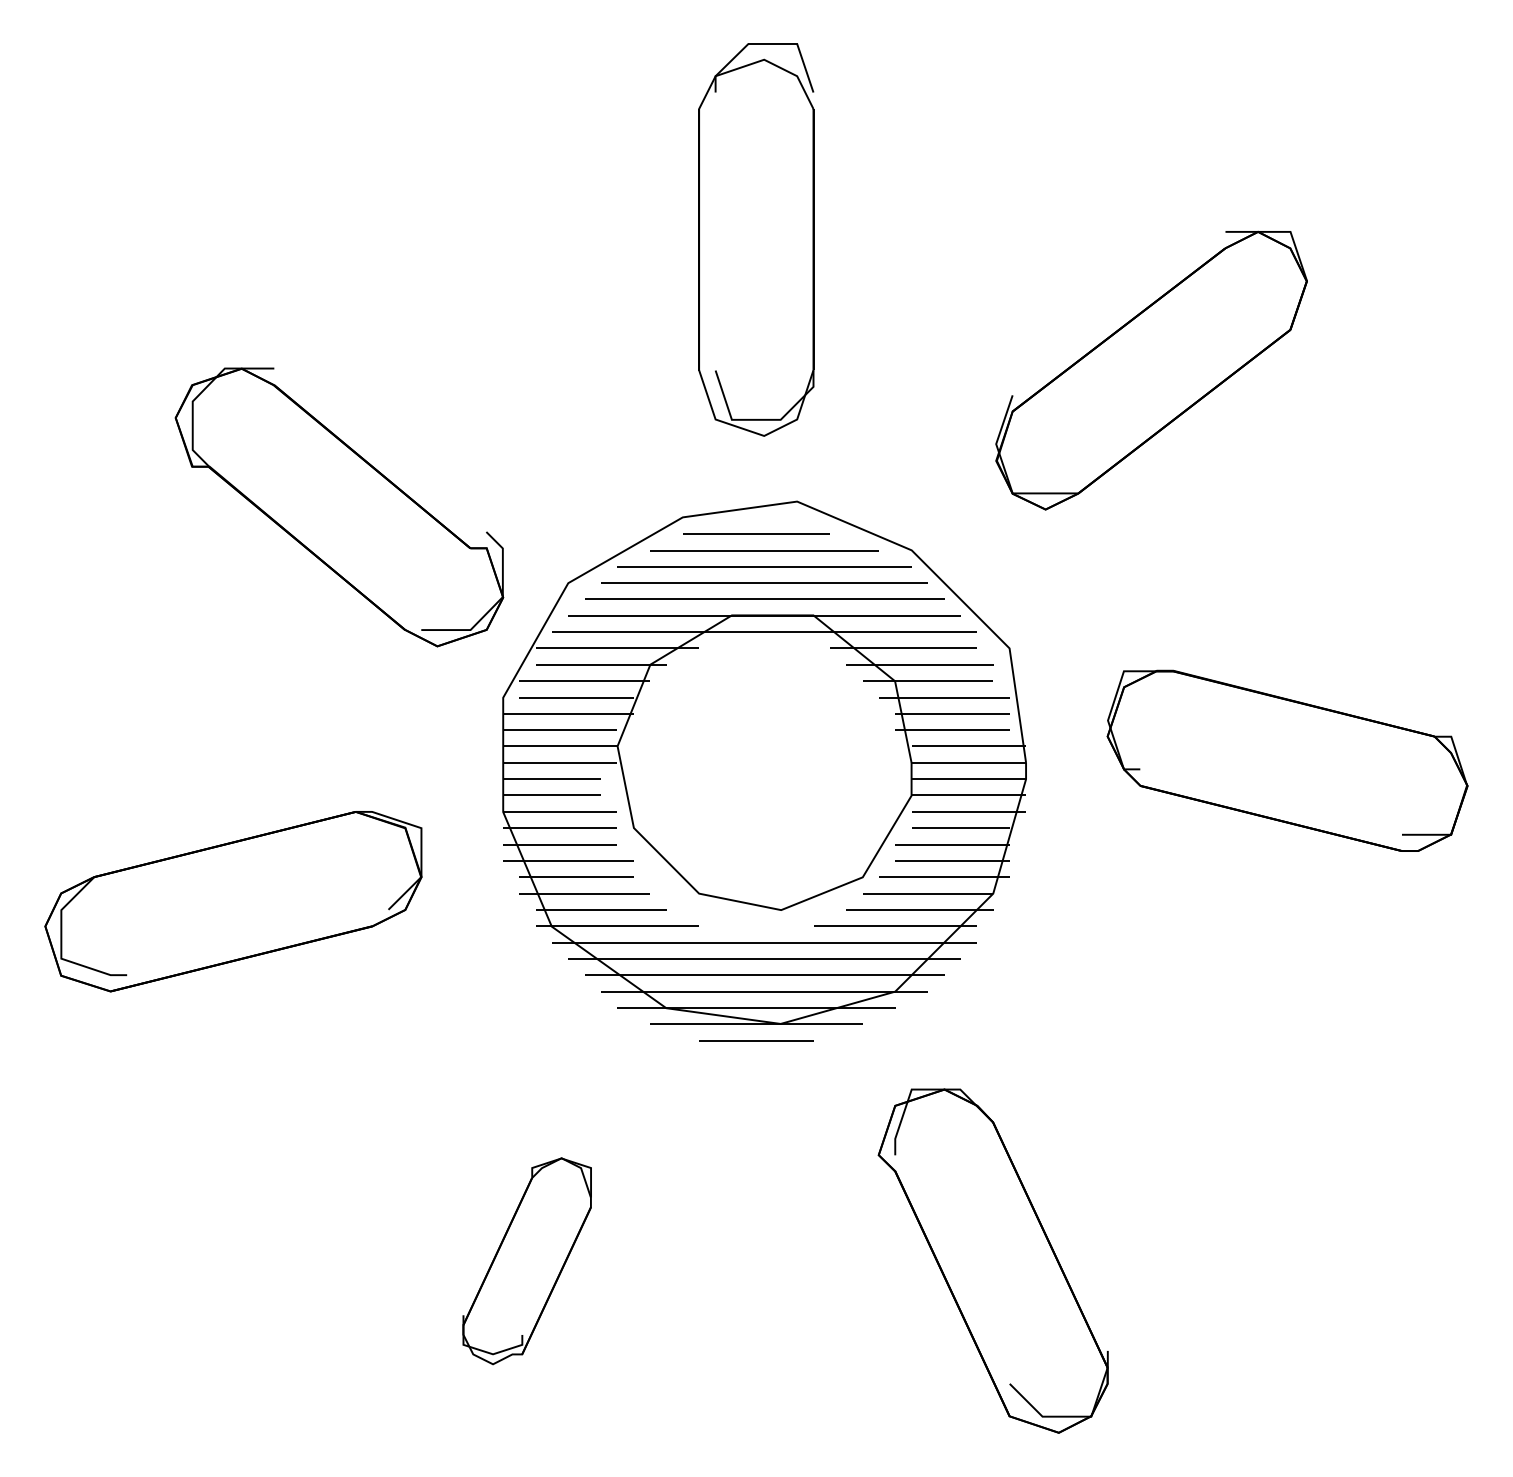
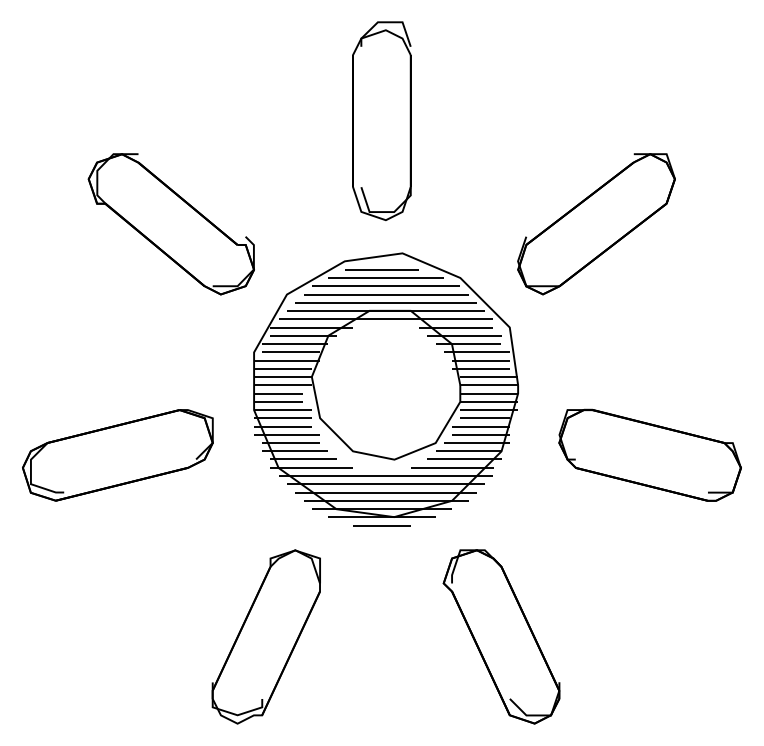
part: (1151, 371) -> (596, 224), moved
part: (337, 507) -> (170, 224), moved
part: (1286, 759) -> (649, 454), moved
part: (525, 1260) -> (265, 636), size x1.67

